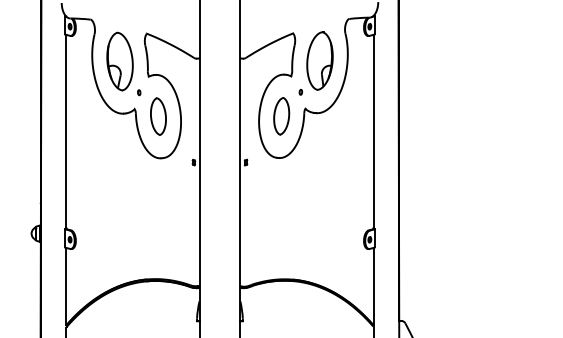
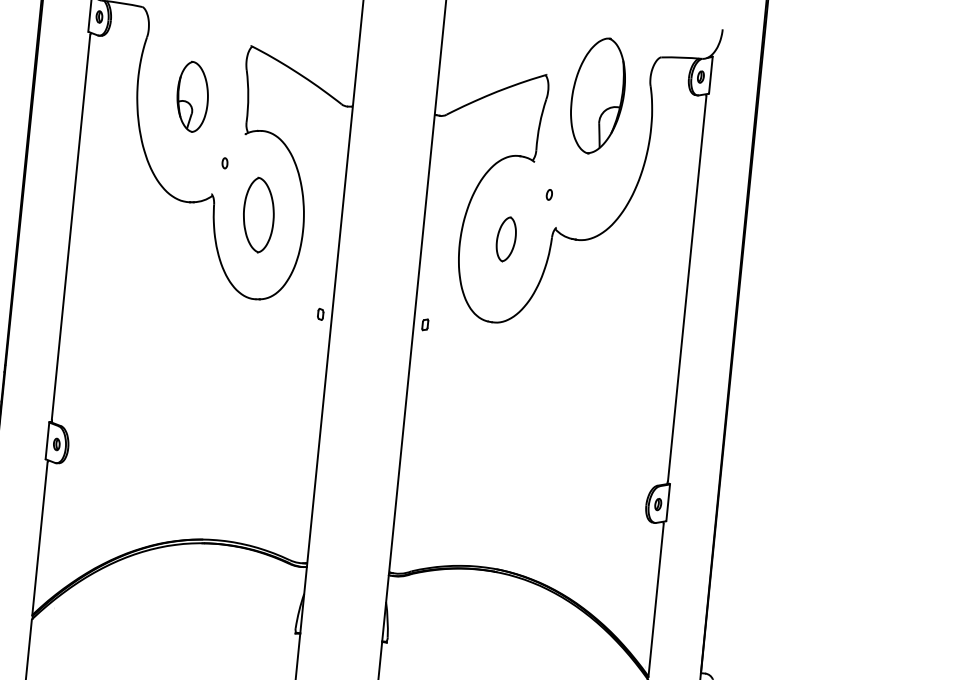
part: (319, 60) -> (597, 94), moved
part: (119, 61) -> (191, 96), size x0.6
part: (281, 116) -> (505, 239), size x0.6

